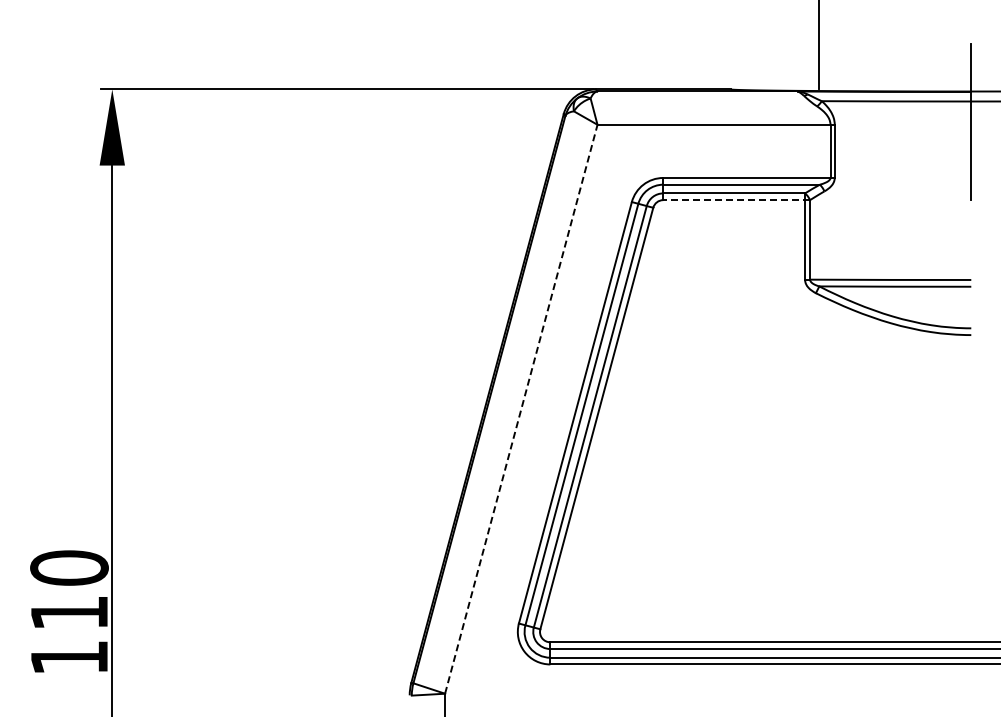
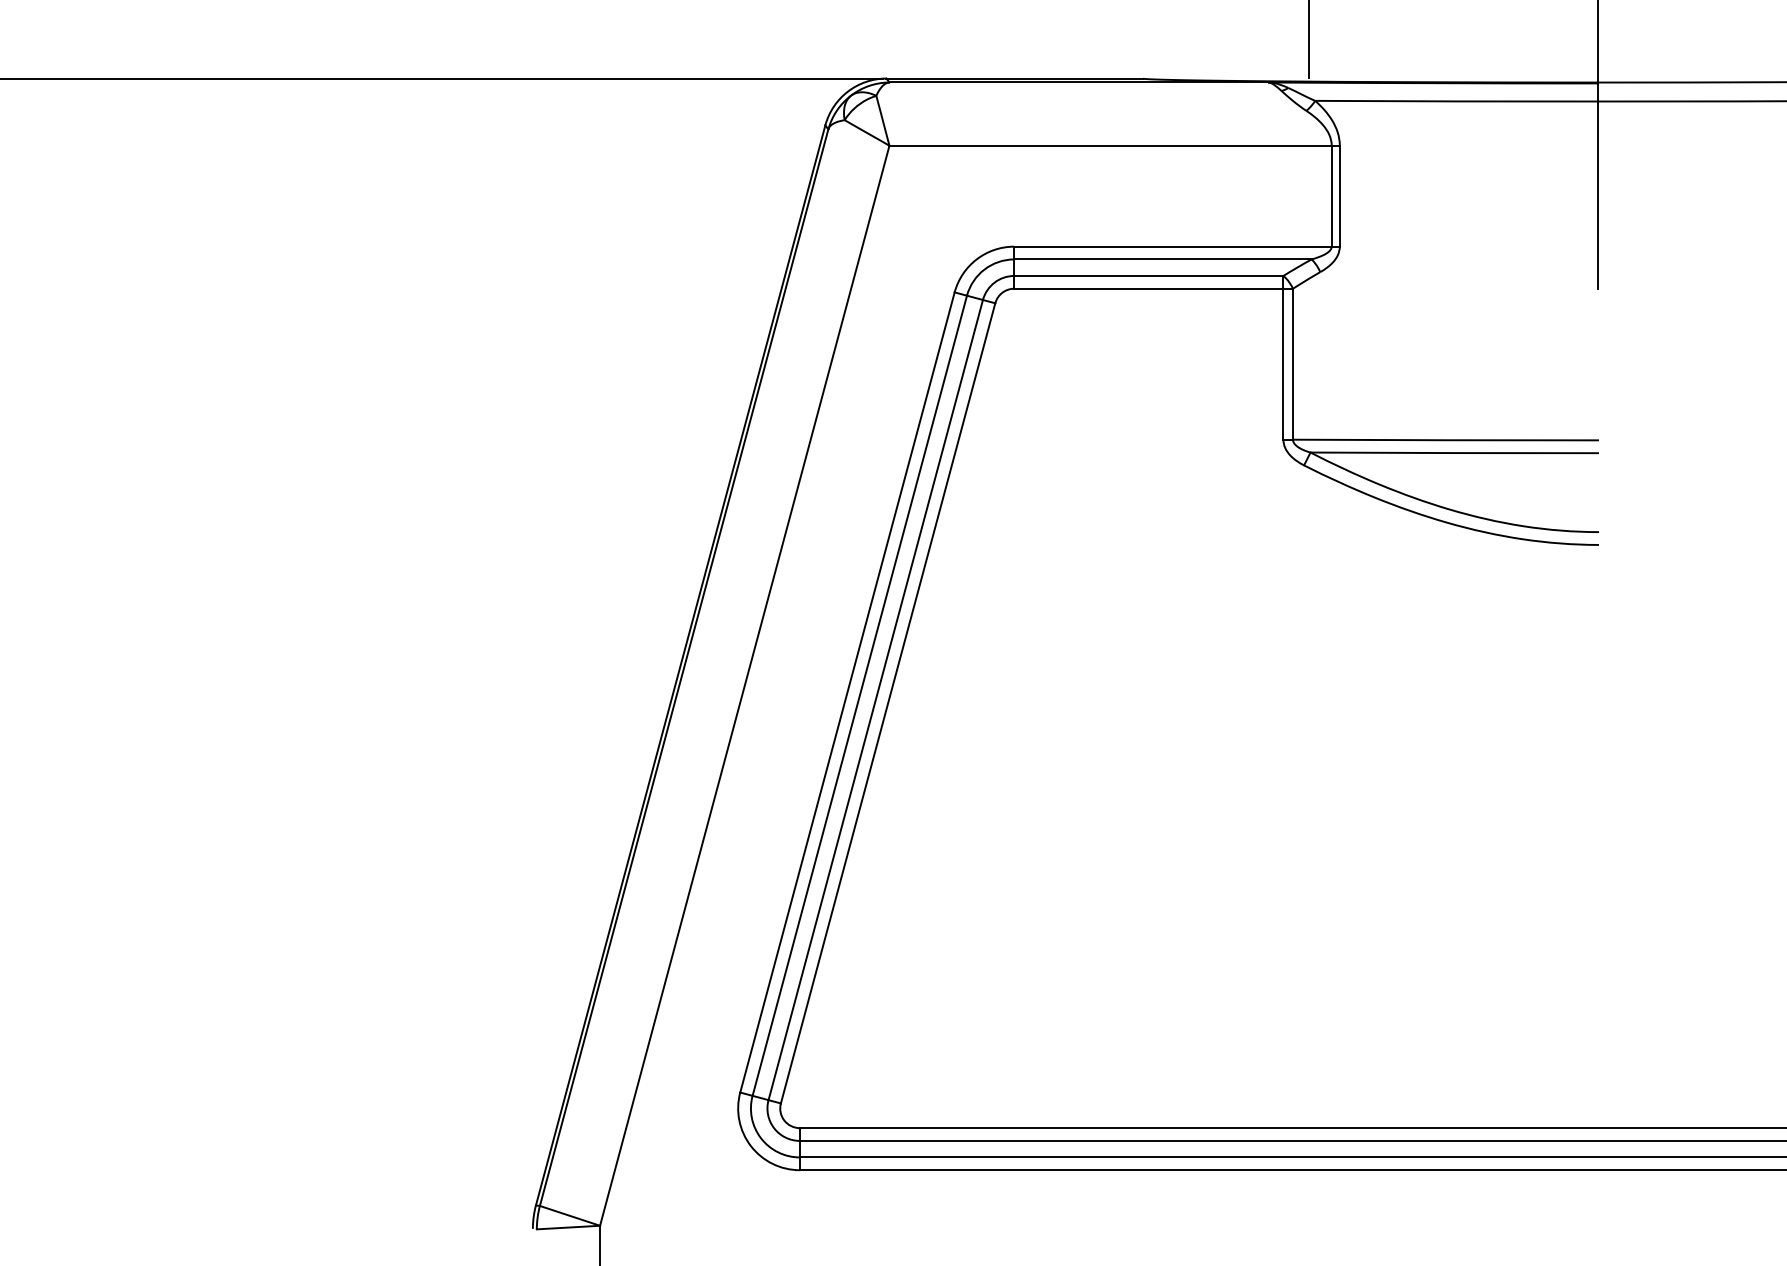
line: (736, 200) -> (1153, 289), dashed -> solid
line: (521, 408) -> (745, 684), dashed -> solid

